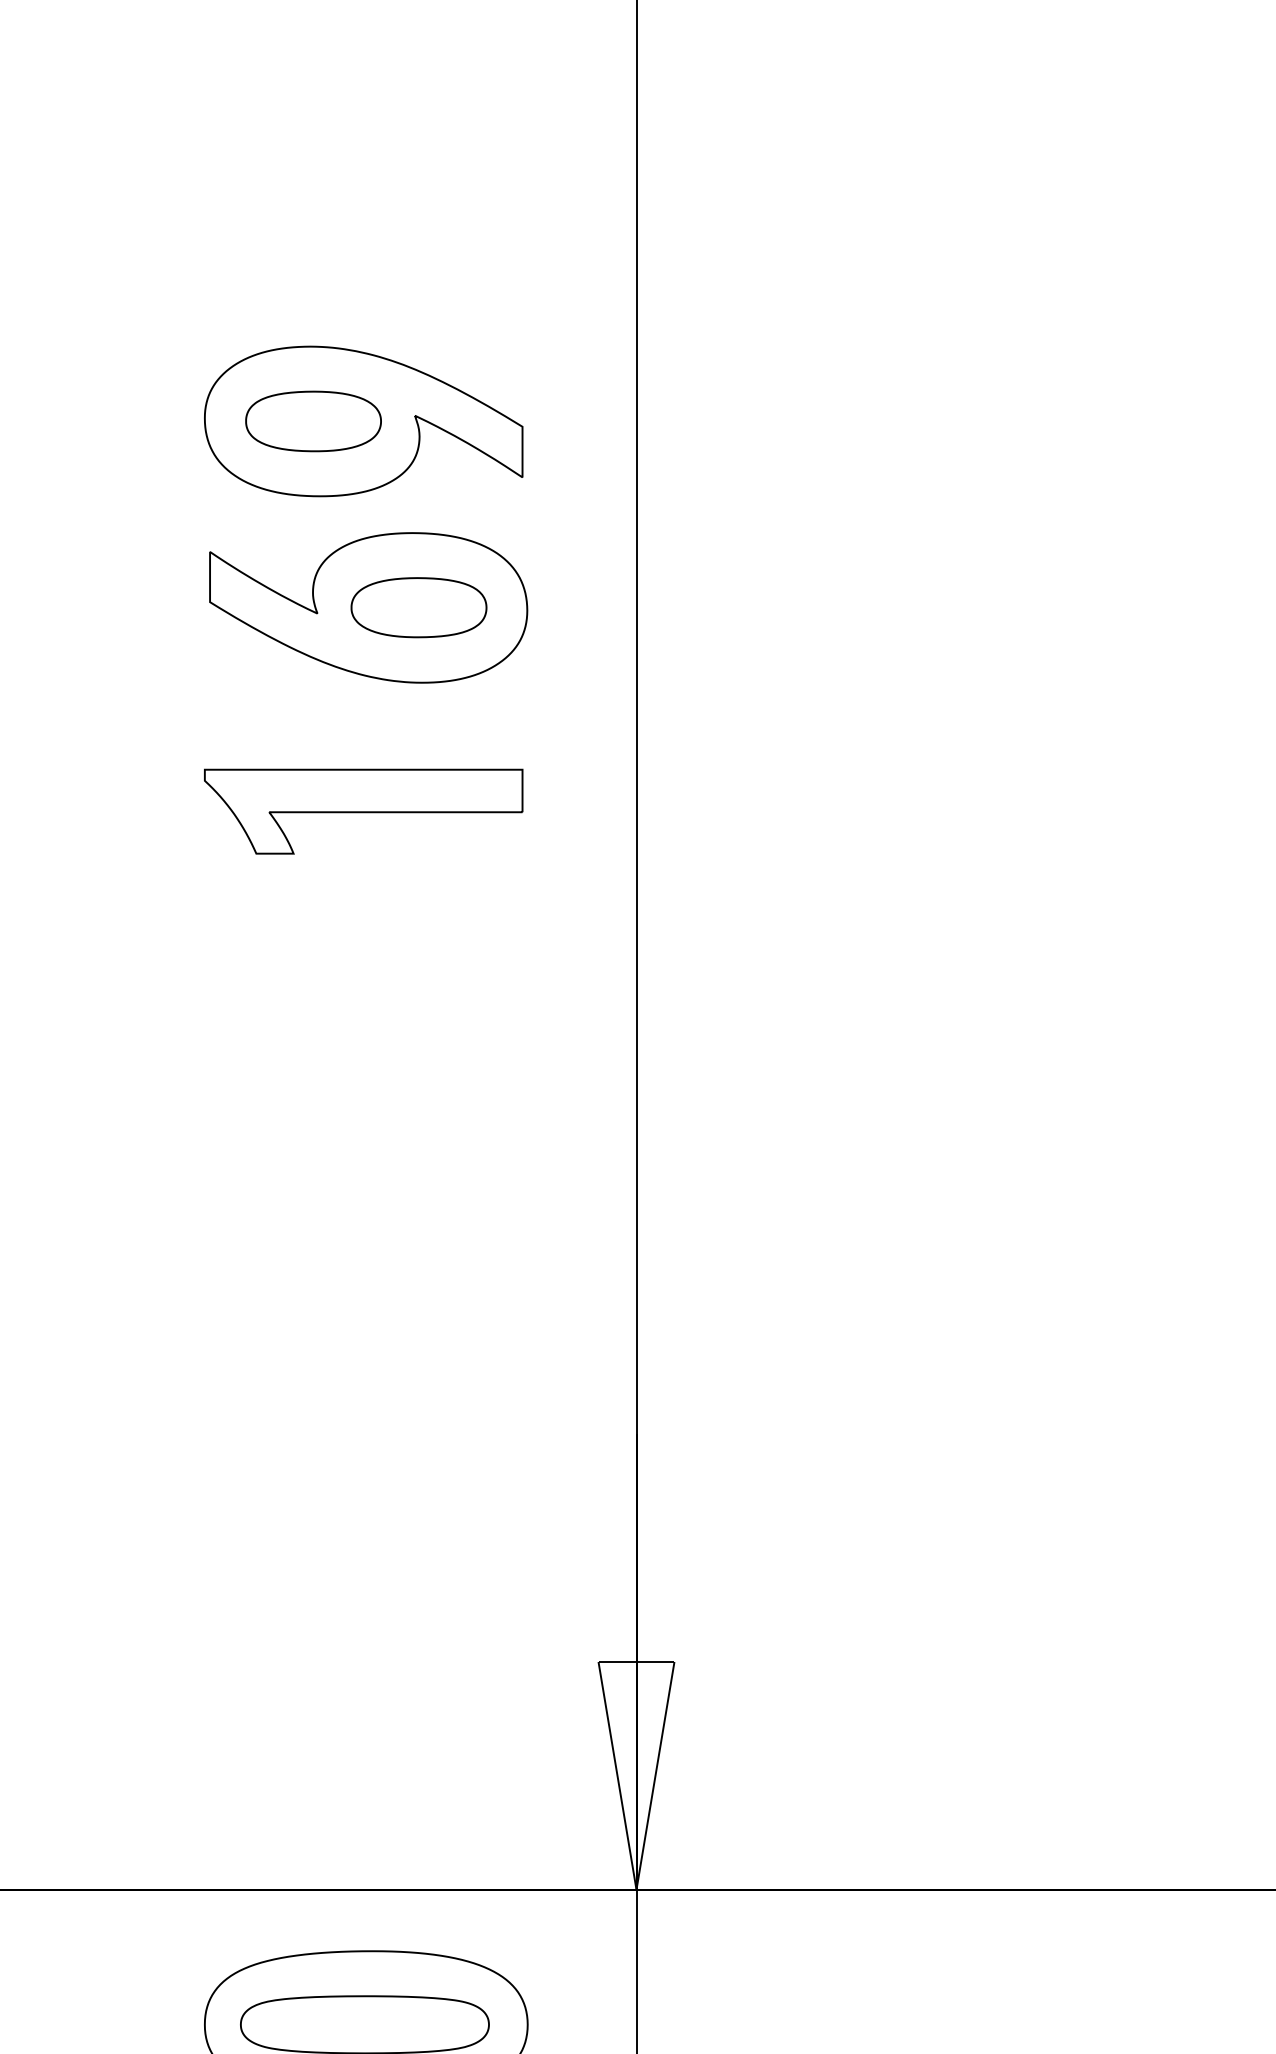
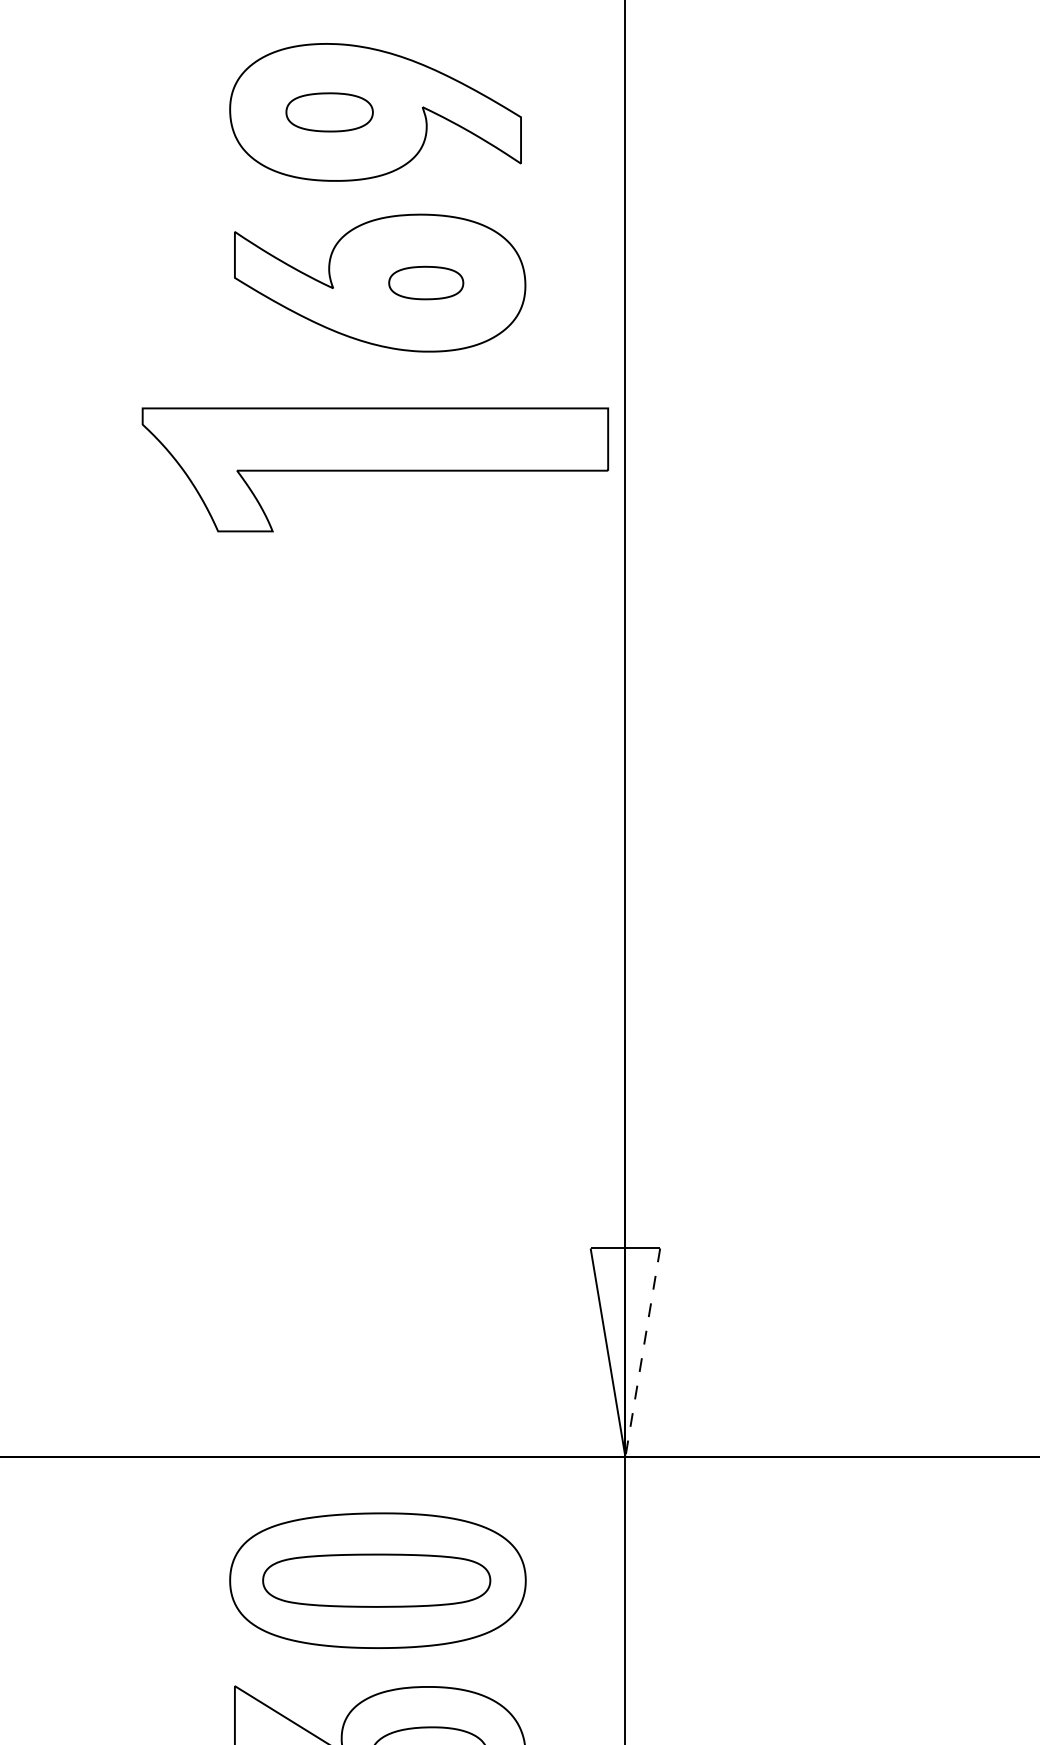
part: (313, 421) -> (329, 112), size x0.7
part: (418, 607) -> (425, 282), size x0.6
part: (363, 811) -> (375, 469), size x1.6
line: (655, 1776) -> (642, 1353), solid -> dashed

